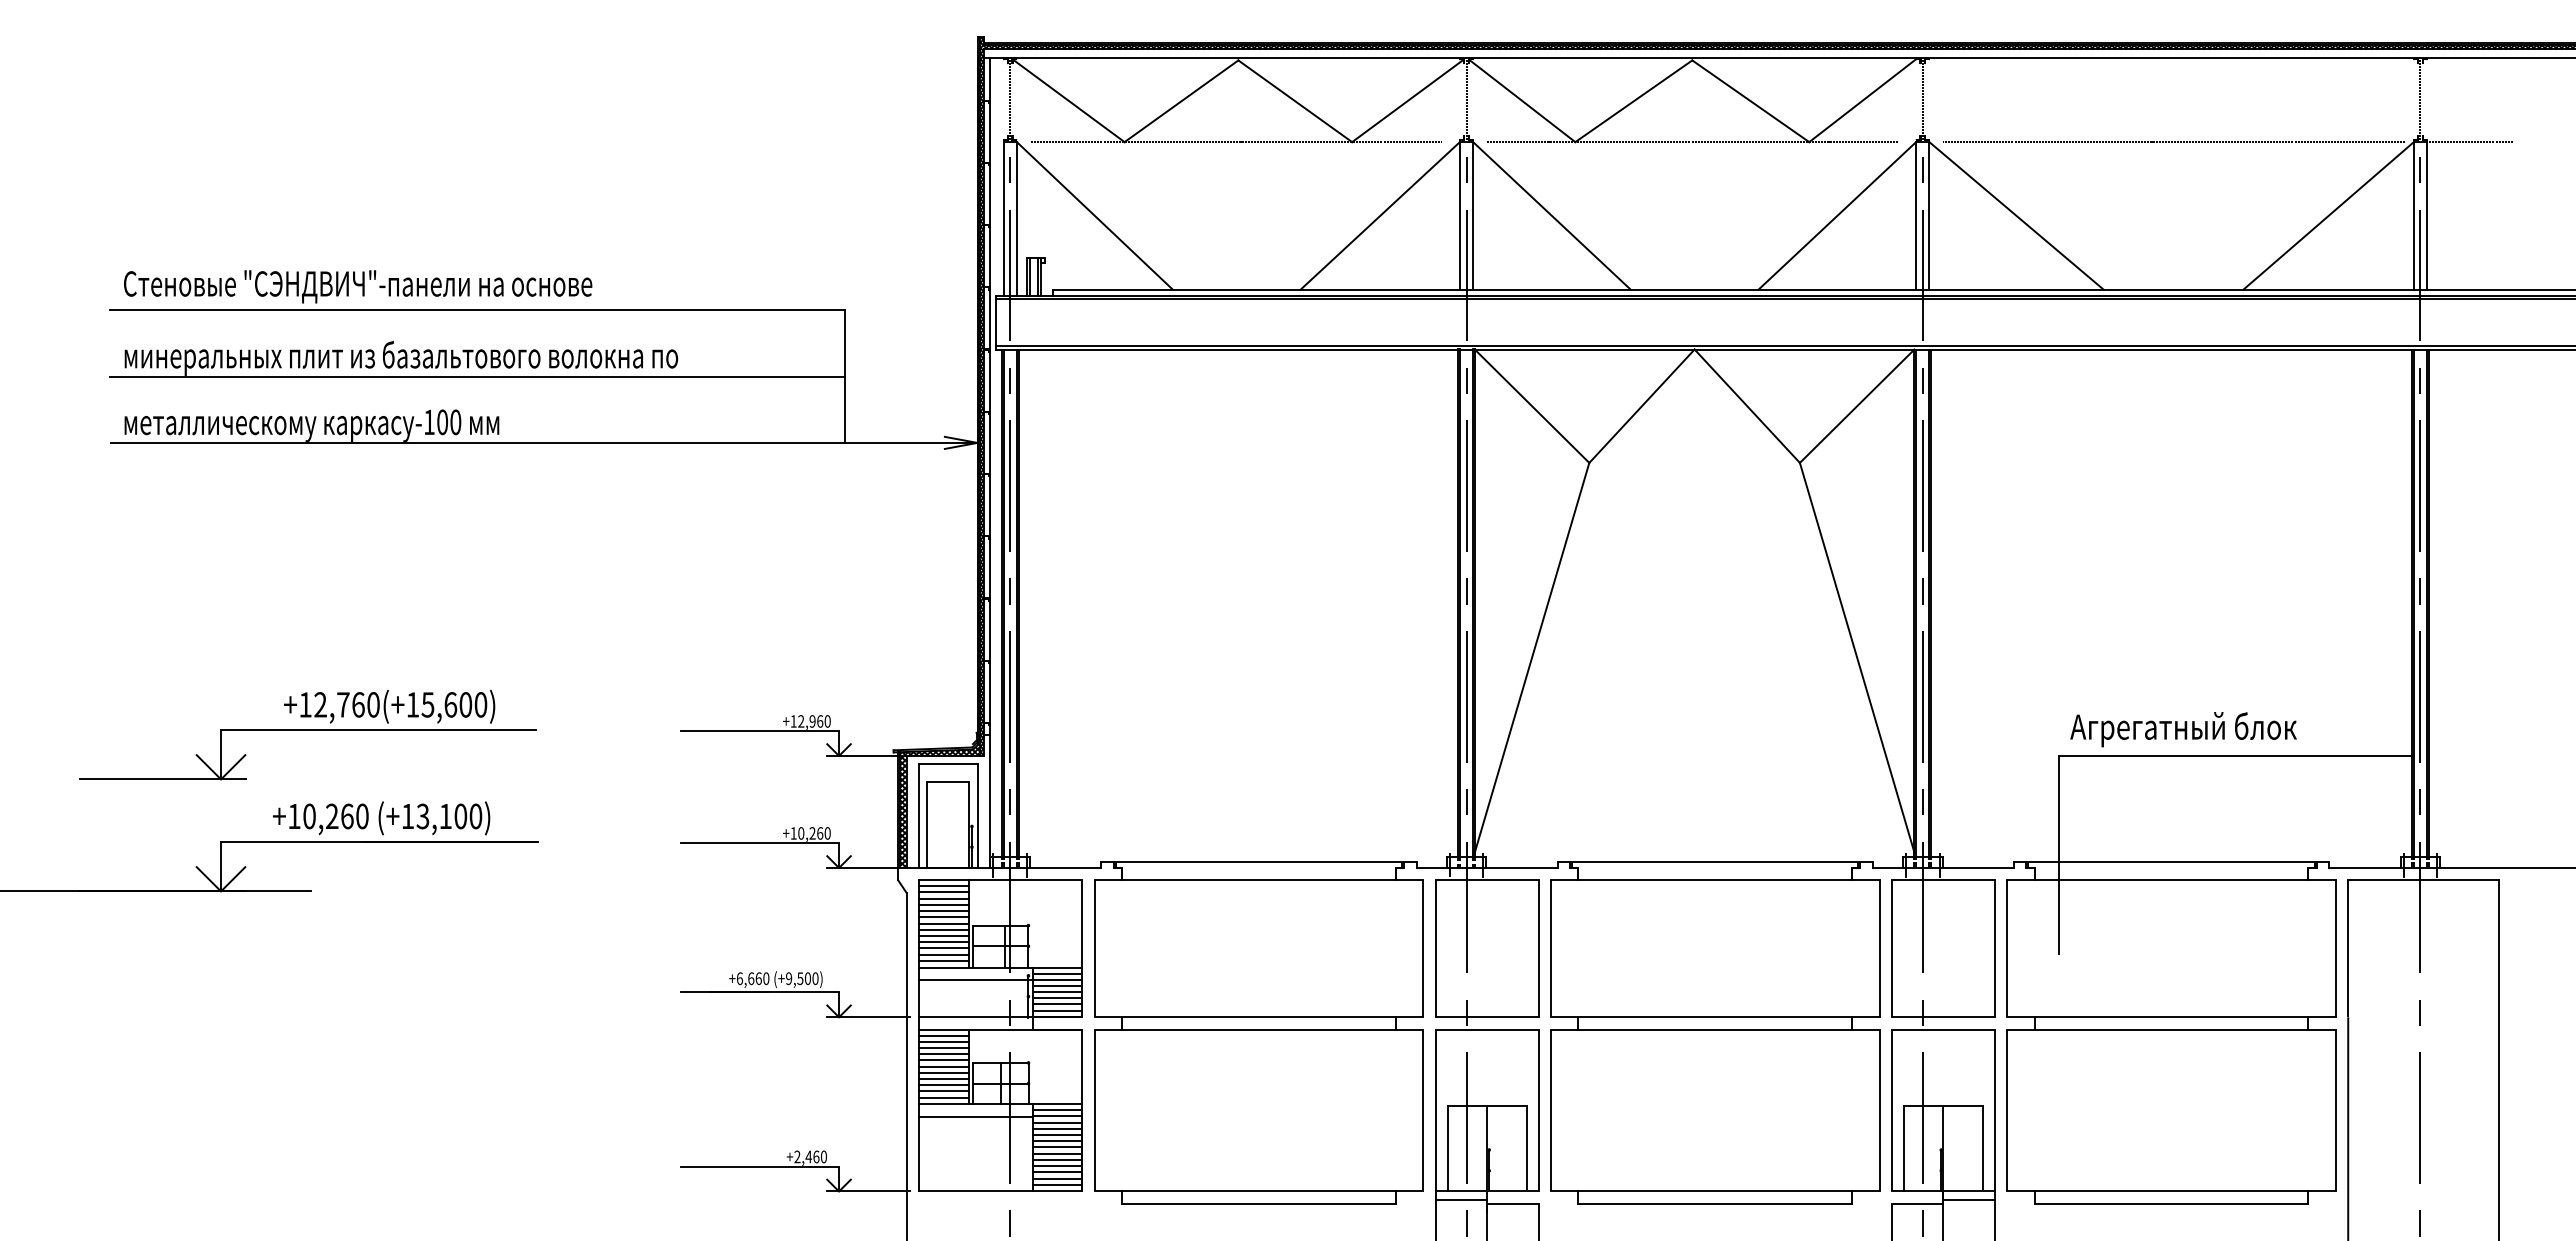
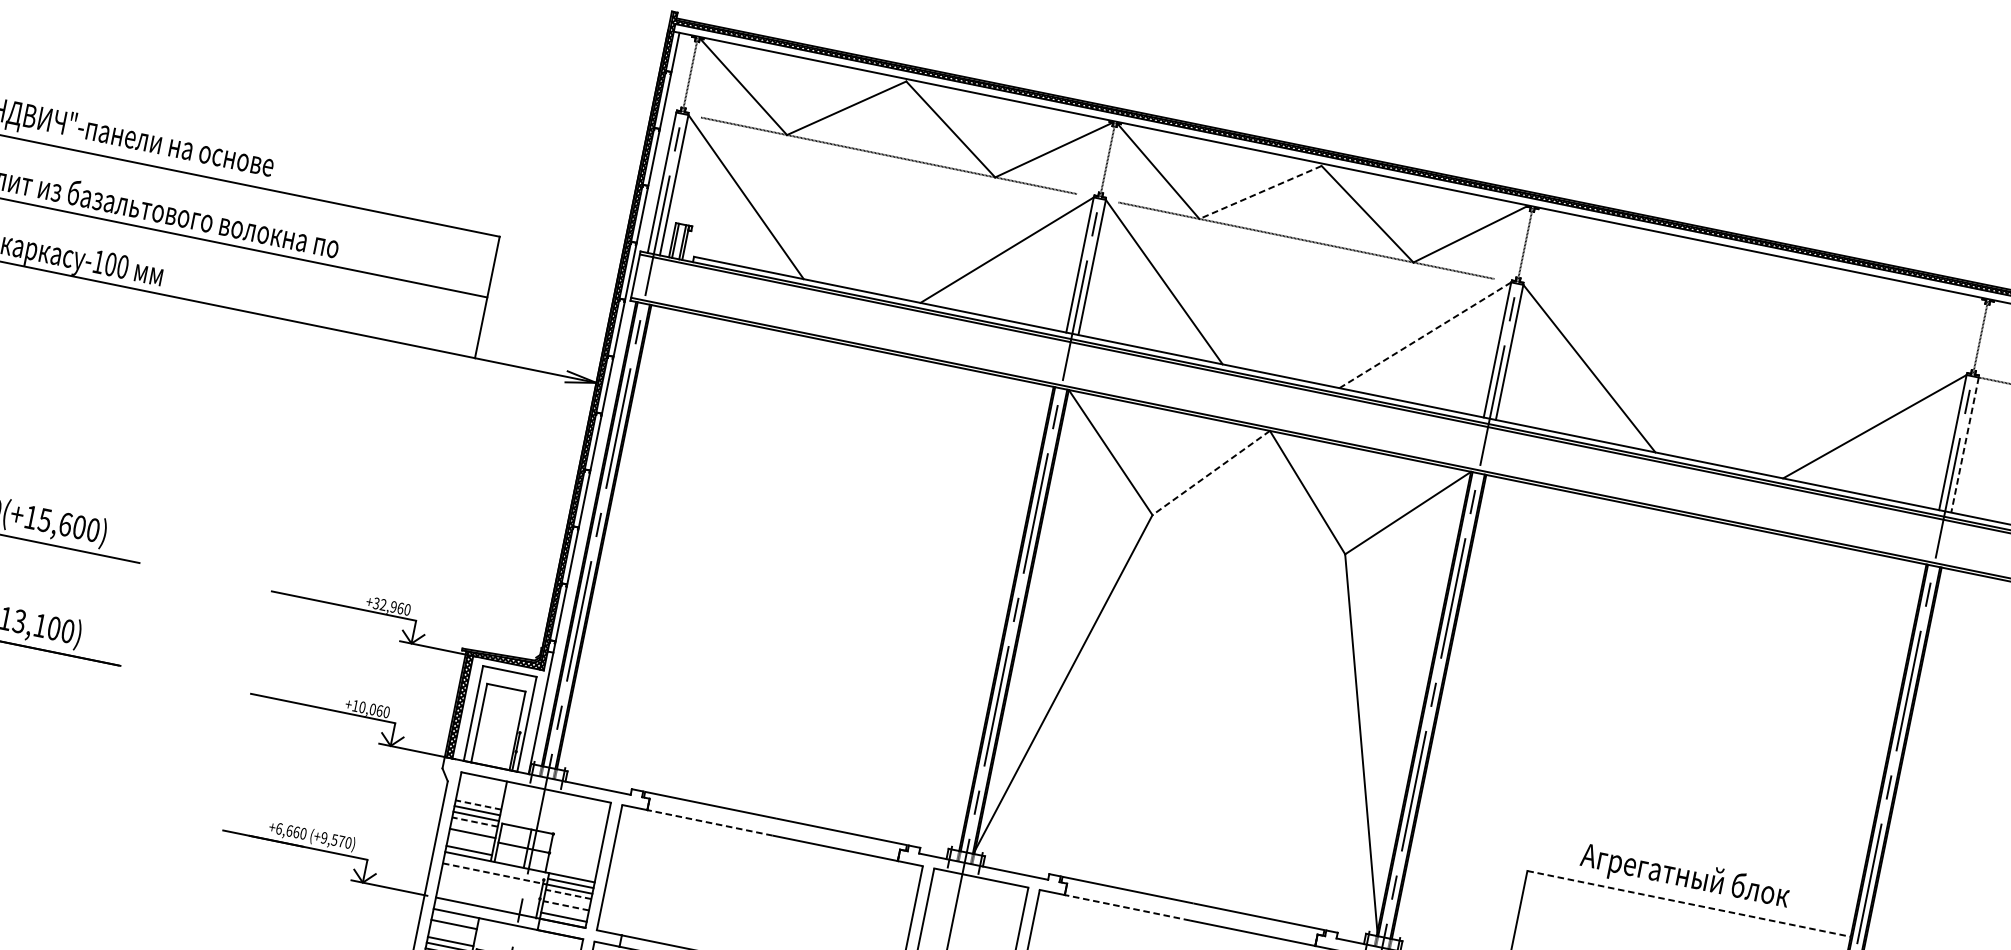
line: (1633, 101) -> (1260, 192), solid -> dashed
line: (2174, 142) -> (1747, 330), removed
line: (1837, 215) -> (1425, 334), solid -> dashed
line: (2427, 215) -> (1965, 444), solid -> dashed
line: (1641, 406) -> (1210, 473), solid -> dashed
text: (793, 721) -> (376, 603), +12,960 -> +32,960
text: (2183, 729) -> (1684, 877), moved
line: (2235, 756) -> (1689, 903), solid -> dashed
text: (812, 833) -> (372, 709), +10,260 -> +10,060
line: (1179, 880) -> (699, 820), solid -> dashed
line: (1635, 880) -> (1117, 905), solid -> dashed
line: (943, 886) -> (482, 782), removed
line: (943, 892) -> (481, 787), removed
line: (943, 898) -> (480, 793), removed
line: (943, 904) -> (479, 798), removed
line: (943, 911) -> (478, 805), solid -> dashed
line: (943, 929) -> (474, 821), solid -> dashed
line: (943, 935) -> (473, 827), removed
line: (943, 948) -> (471, 839), removed
line: (943, 954) -> (470, 844), removed
text: (808, 978) -> (342, 841), (+9,500) -> (+9,570)
line: (975, 979) -> (494, 873), solid -> dashed
line: (1057, 985) -> (568, 894), solid -> dashed
line: (1057, 991) -> (567, 899), removed
line: (1057, 998) -> (566, 906), solid -> dashed
line: (1057, 1004) -> (565, 911), removed
line: (943, 1035) -> (455, 918), removed
line: (943, 1047) -> (452, 929), removed
line: (943, 1054) -> (451, 936), removed

